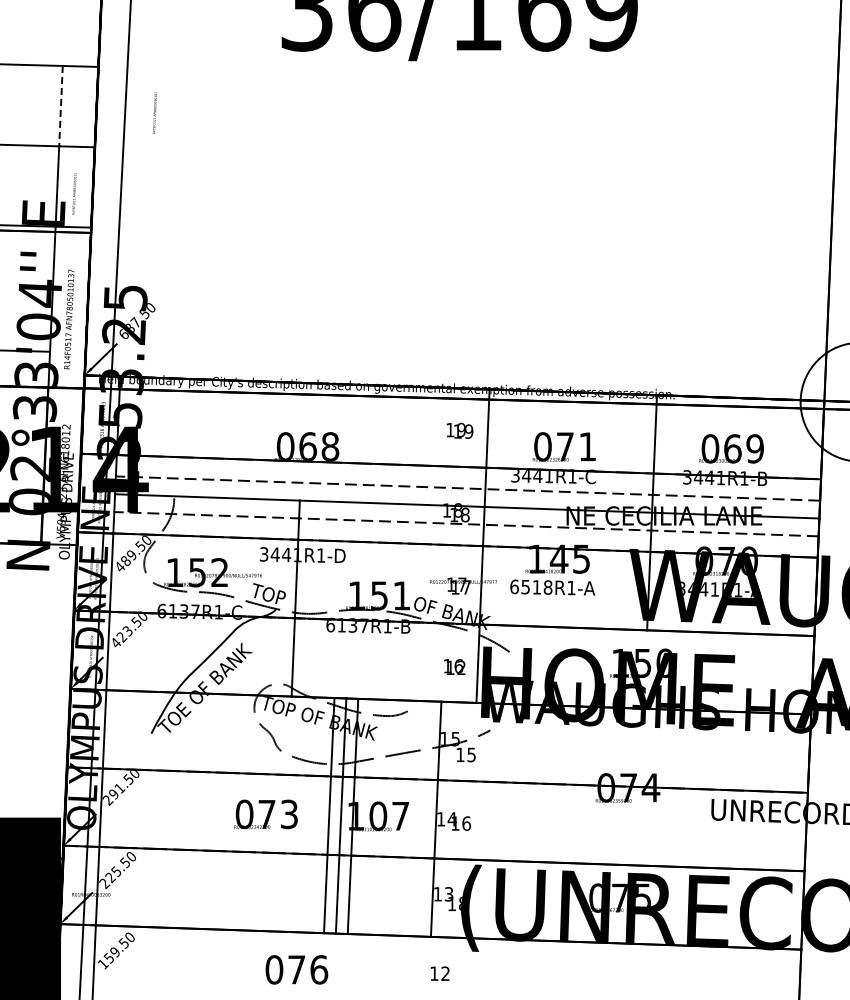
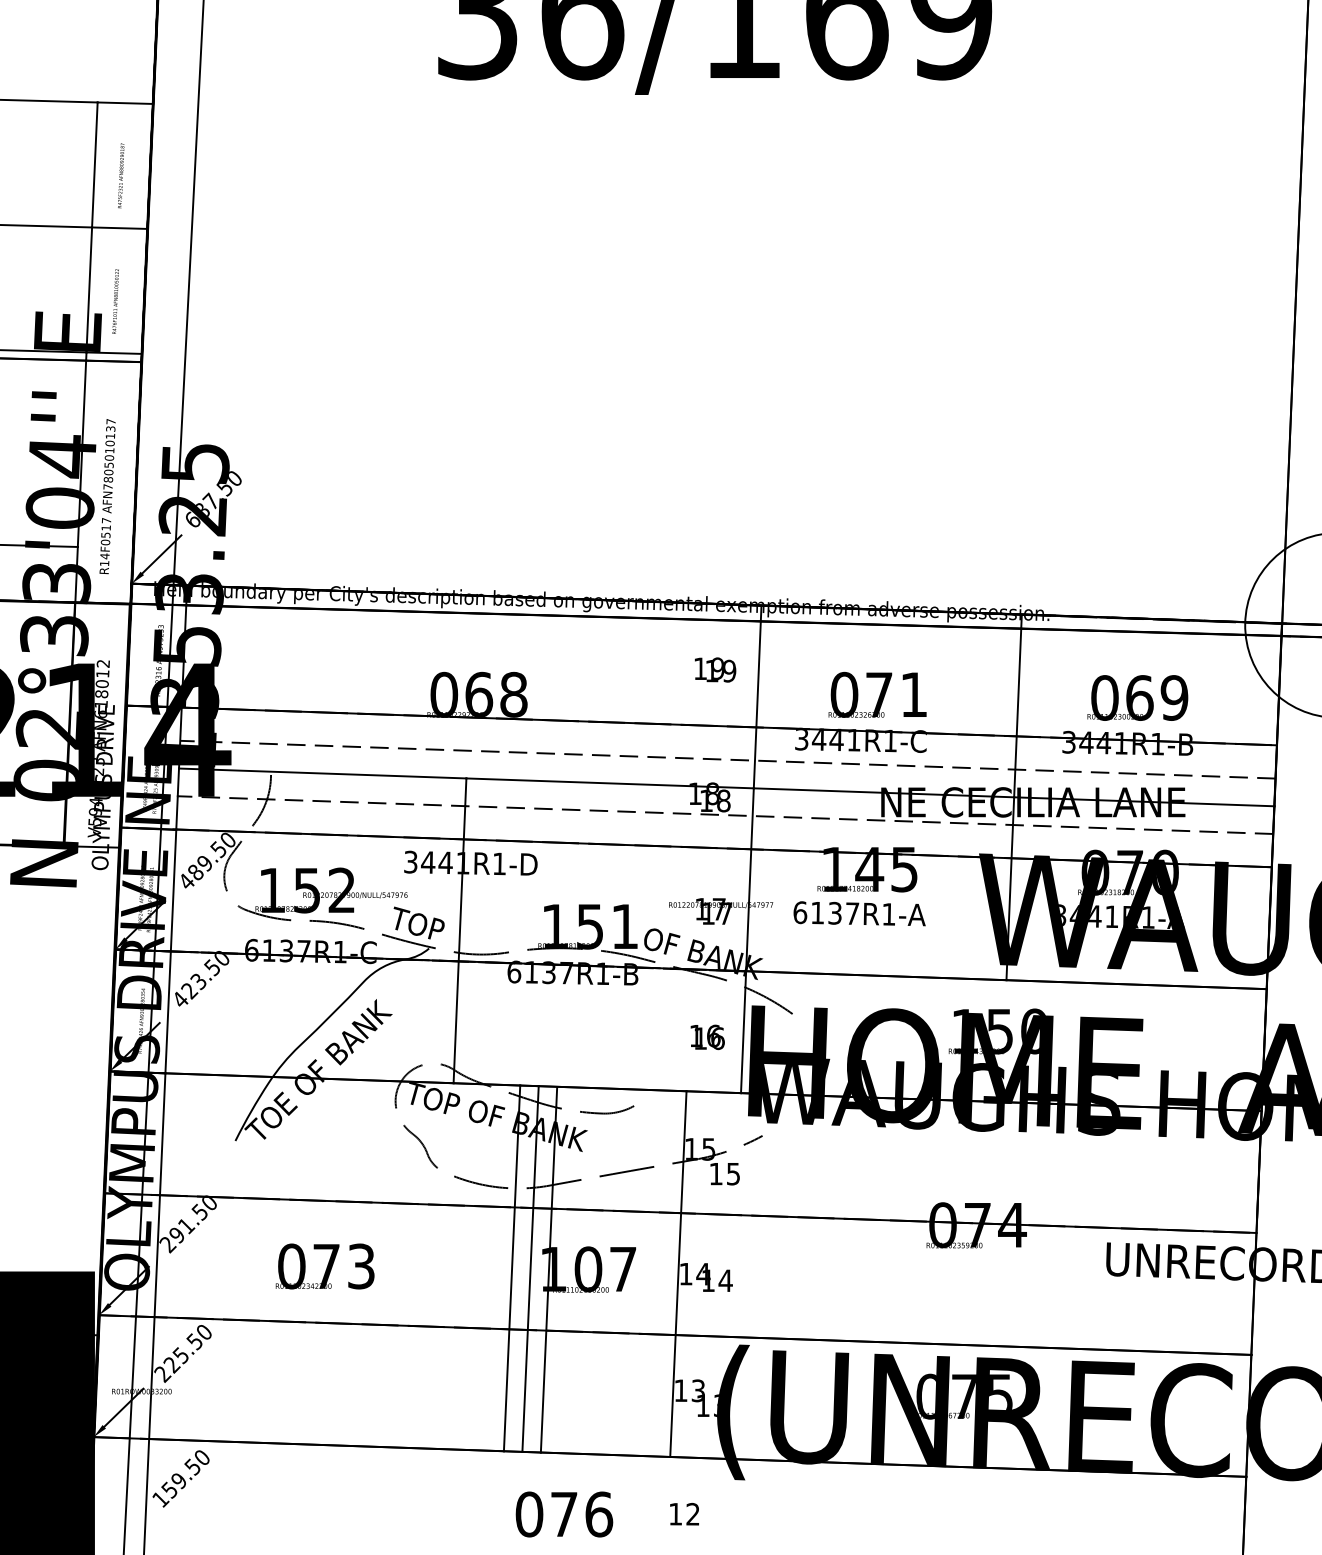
line: (60, 106) -> (94, 165), dashed -> solid
text: (154, 112) -> (120, 174), moved
text: (536, 587) -> (834, 913), 6518R1-A -> 6137R1-A
text: (461, 667) -> (717, 1038), 12 -> 16
text: (265, 814) -> (324, 1266), moved
text: (466, 823) -> (725, 1280), 16 -> 14
text: (460, 903) -> (716, 1405), 18 -> 13
text: (296, 969) -> (563, 1513), moved

